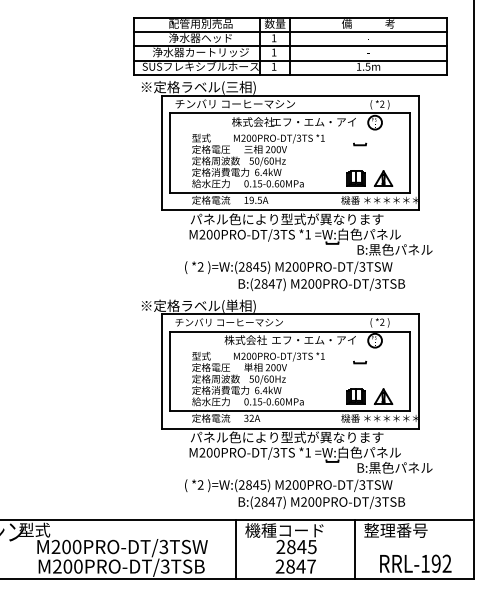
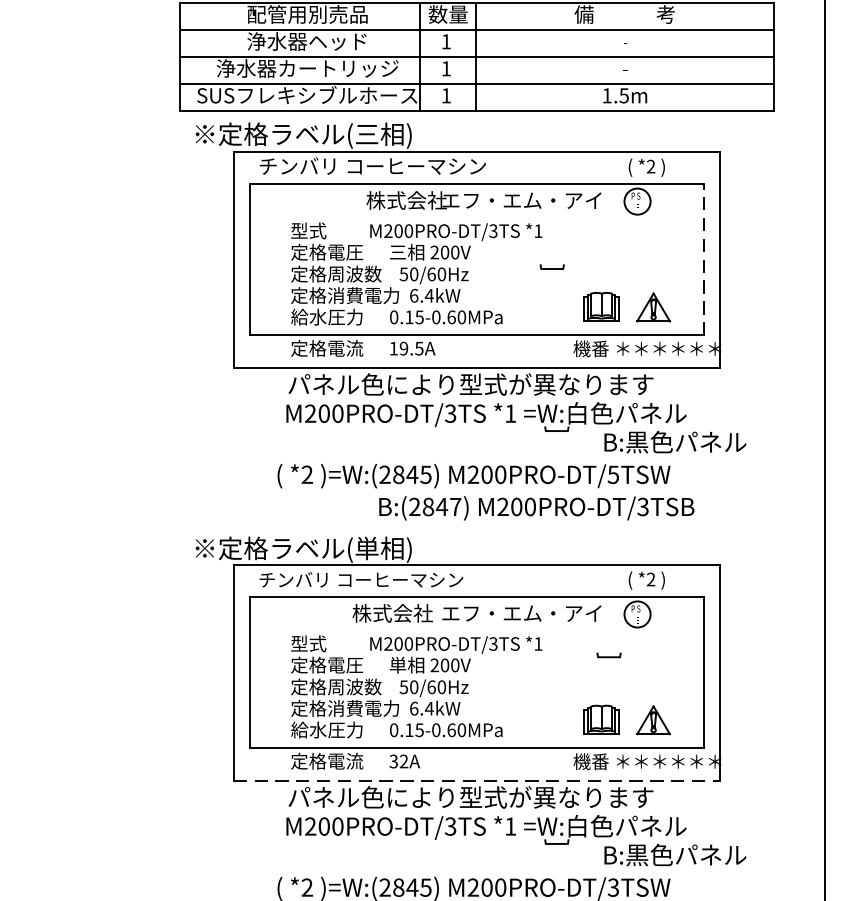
line: (360, 144) -> (553, 267), moved
line: (410, 153) -> (704, 259), solid -> dashed
text: (362, 266) -> (613, 473), M200PRO-DT/3TSW -> M200PRO-DT/5TSW
line: (290, 428) -> (477, 780), solid -> dashed

